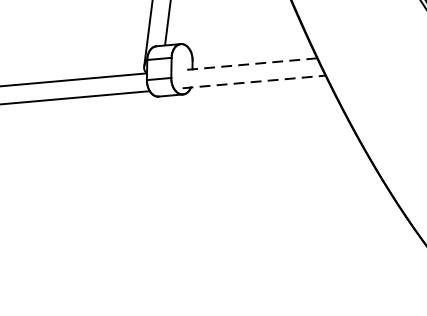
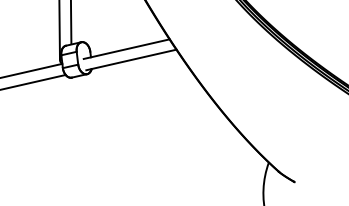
line: (248, 64) -> (126, 49), dashed -> solid
line: (254, 81) -> (131, 59), dashed -> solid

